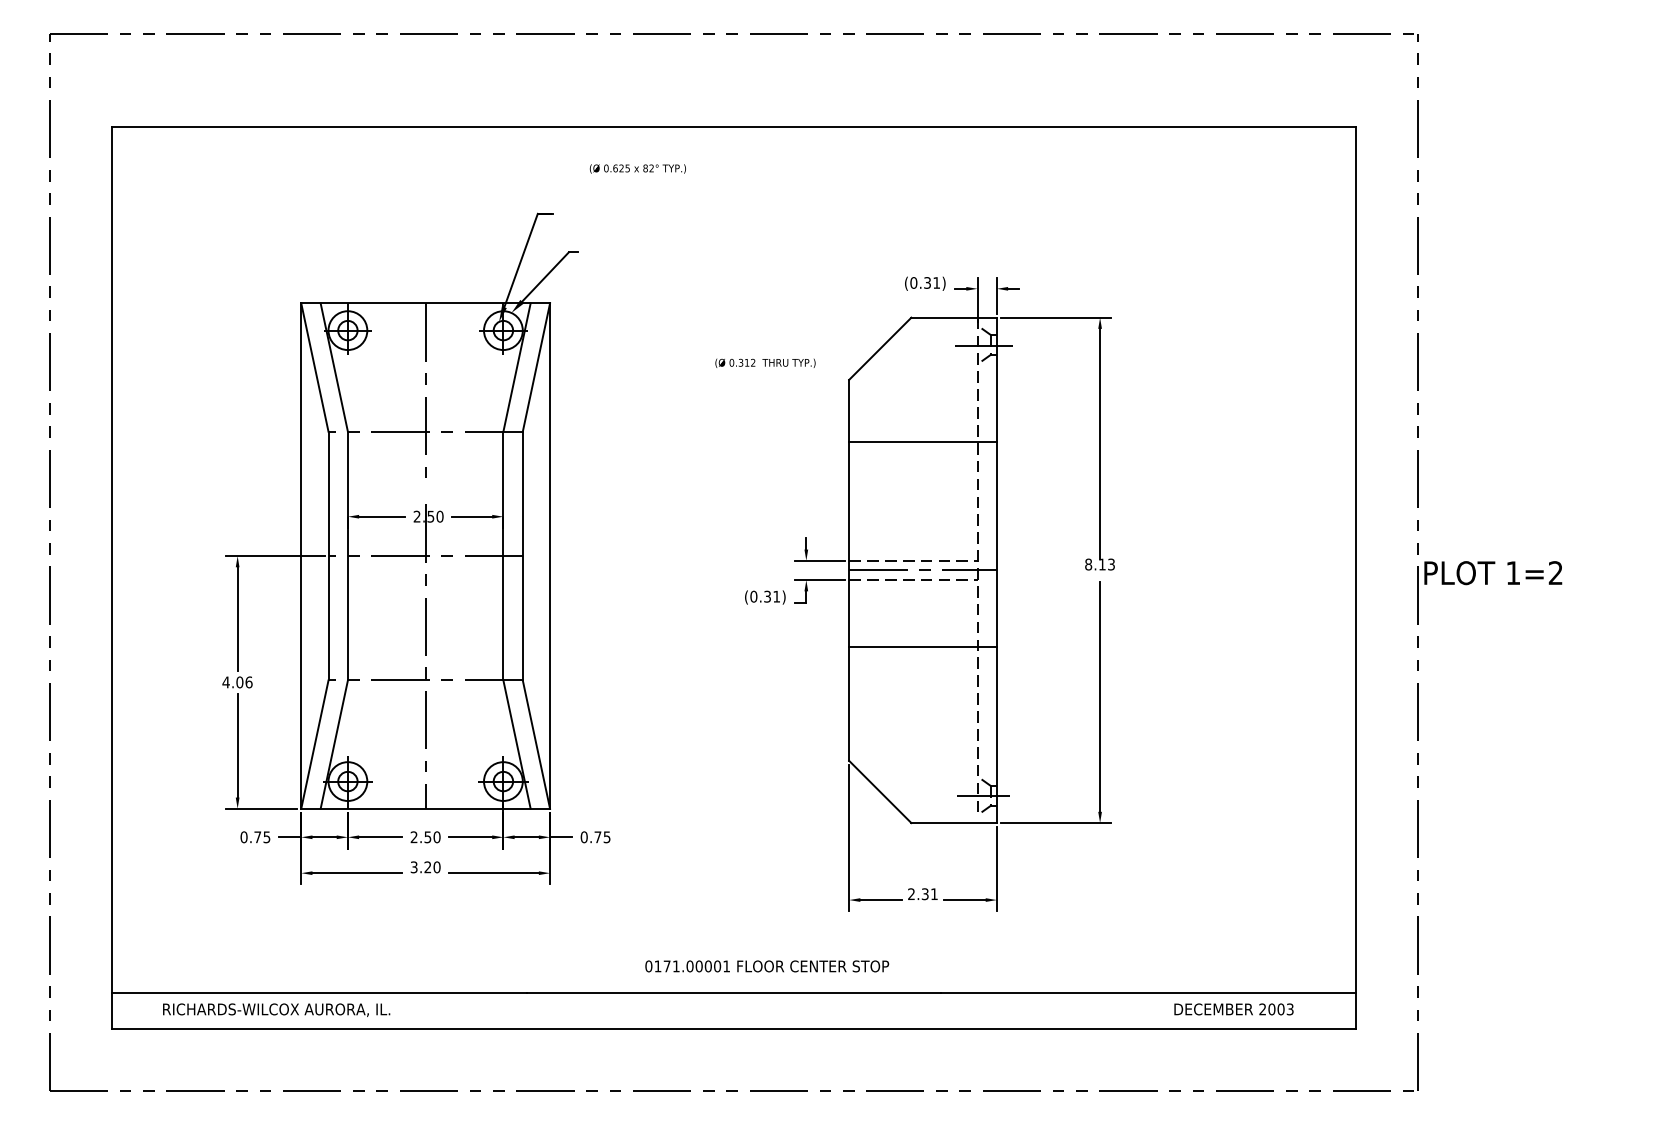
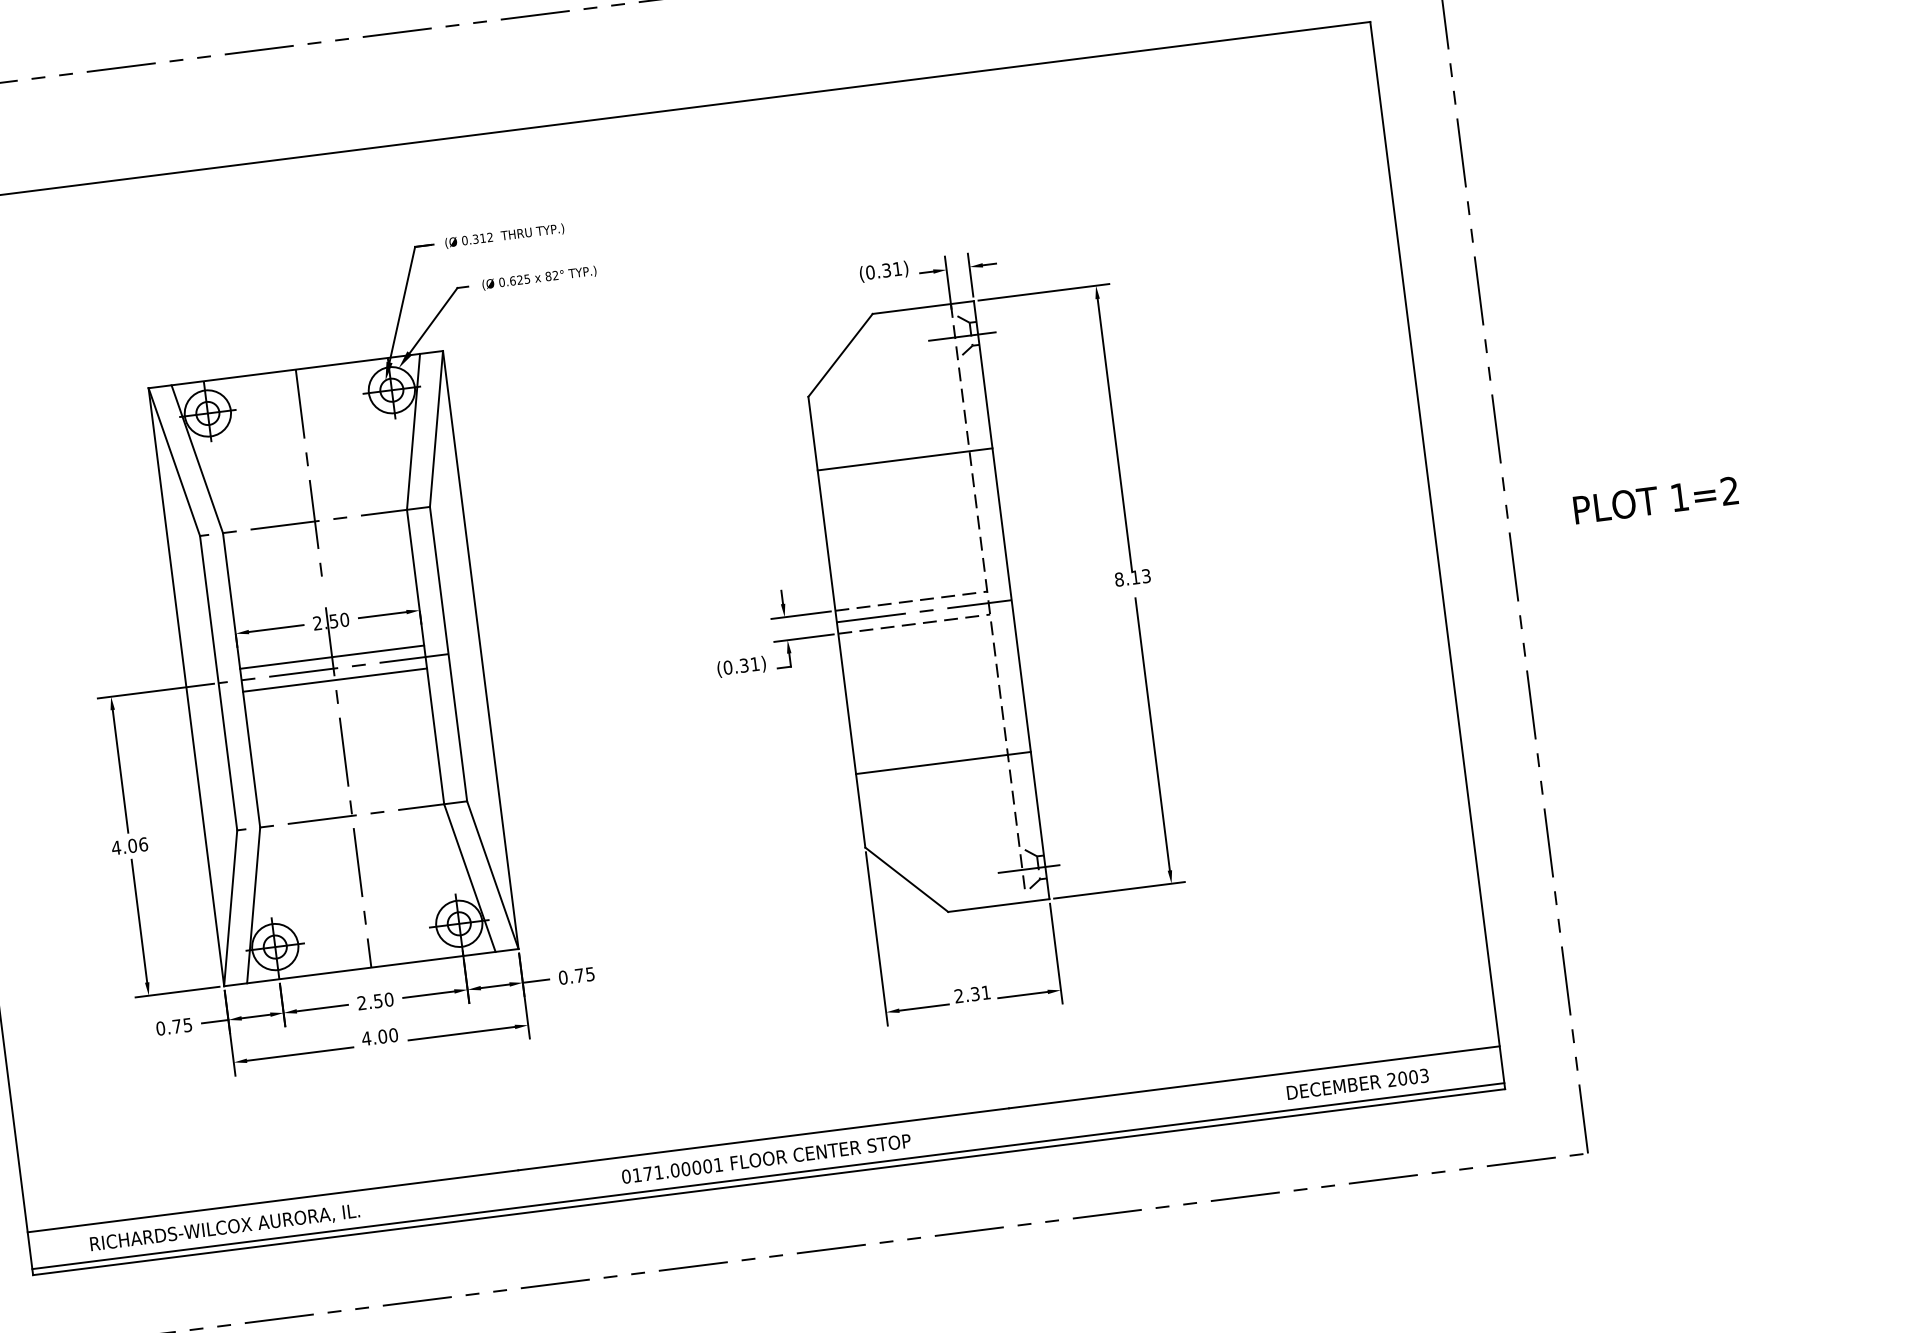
text: (637, 168) -> (538, 277), moved
text: (765, 362) -> (504, 235), moved
line: (425, 546) -> (331, 657), added
line: (425, 565) -> (334, 679), added
text: (1493, 573) -> (1656, 500), moved
line: (922, 646) -> (942, 762), moved
text: (420, 867) -> (374, 1037), 3.20 -> 4.00
text: (767, 966) -> (766, 1158), moved
line: (733, 1023) -> (767, 1175), added

